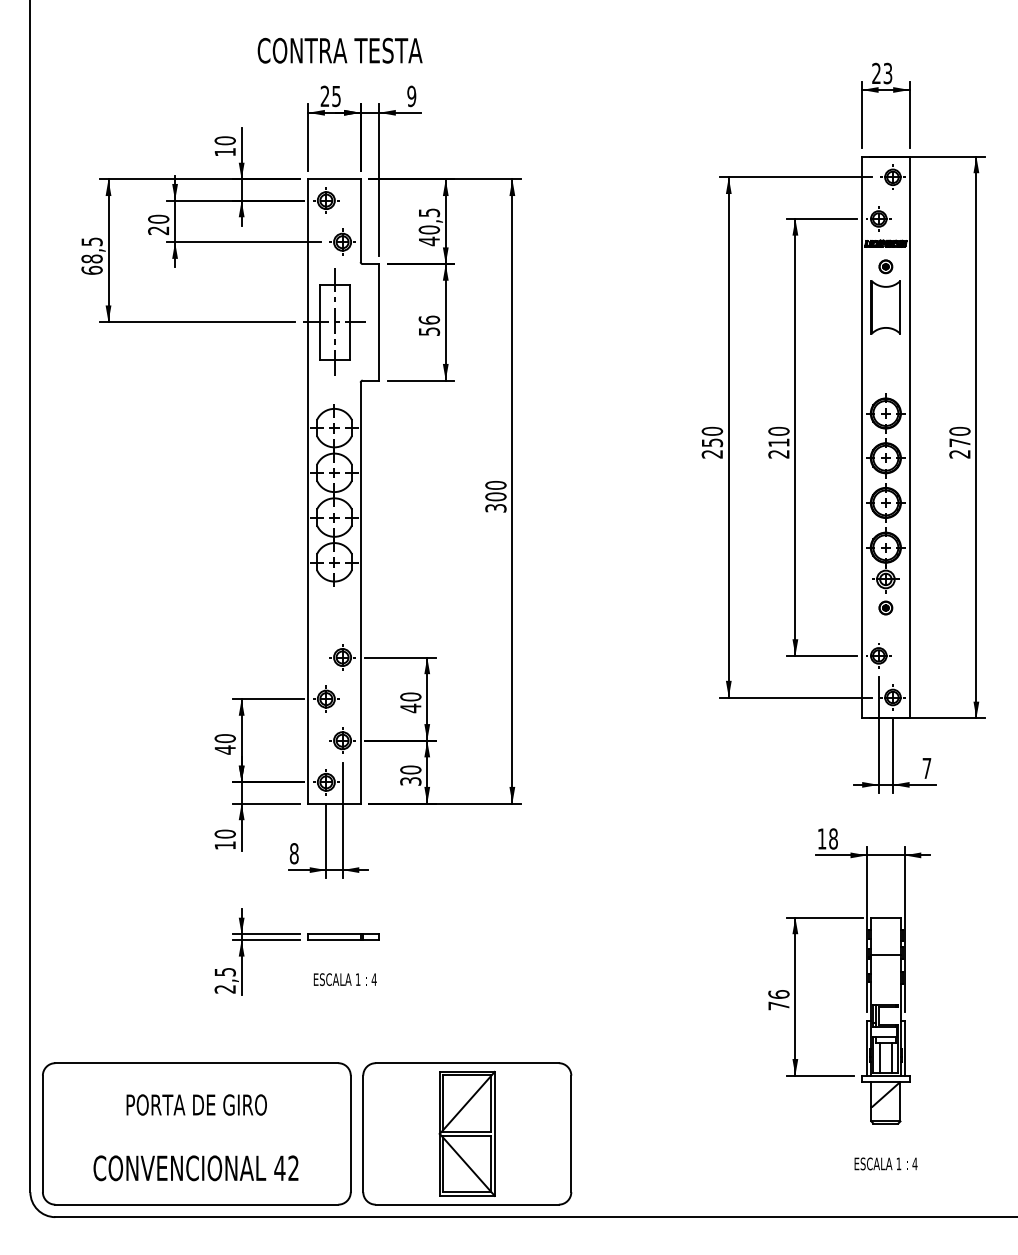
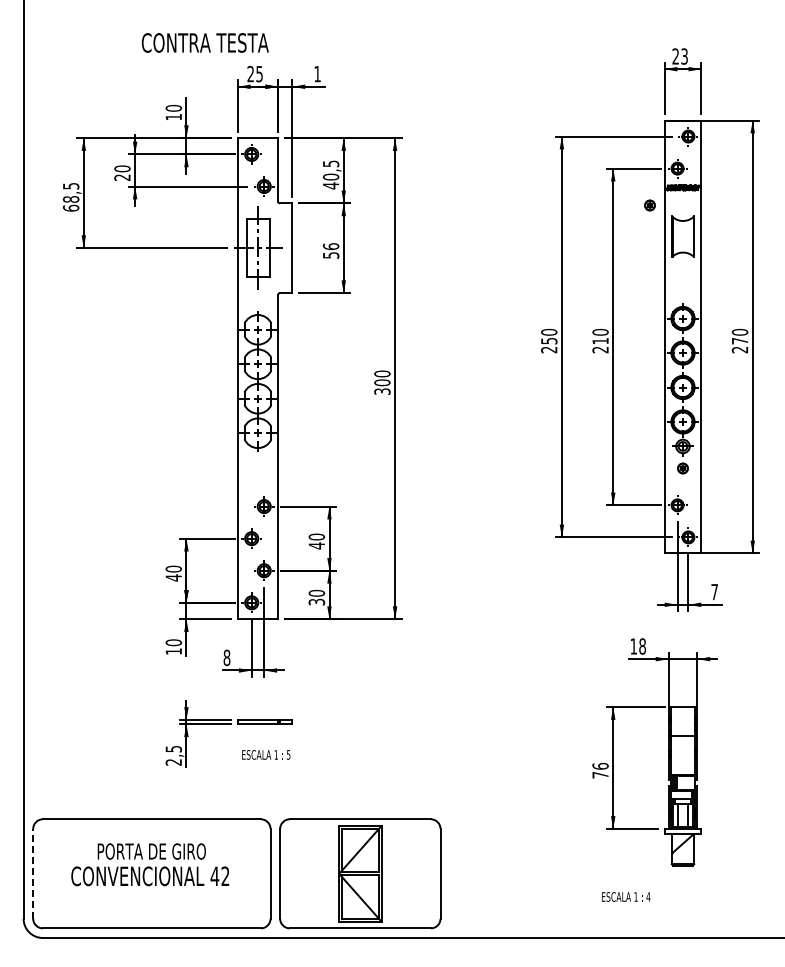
text: (339, 50) -> (204, 42), moved
text: (411, 95) -> (317, 73), 9 -> 1
part: (885, 266) -> (649, 205), moved
text: (374, 979) -> (288, 754), 4 -> 5
line: (43, 1133) -> (33, 873), solid -> dashed
text: (886, 1163) -> (626, 896), moved
text: (196, 1168) -> (150, 876), moved

